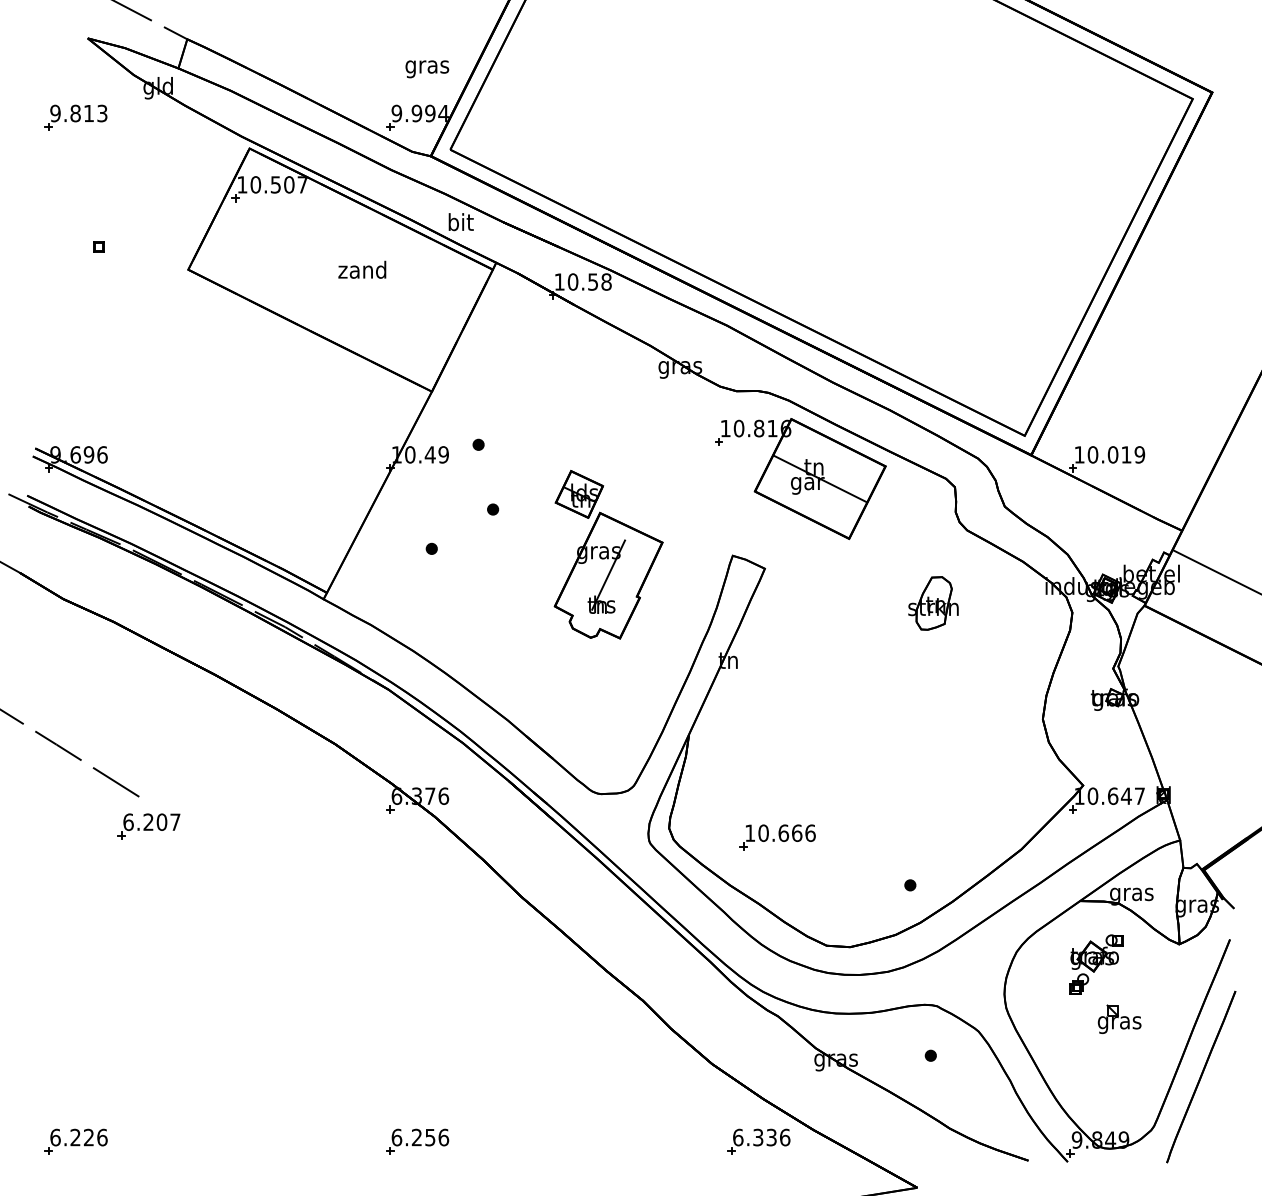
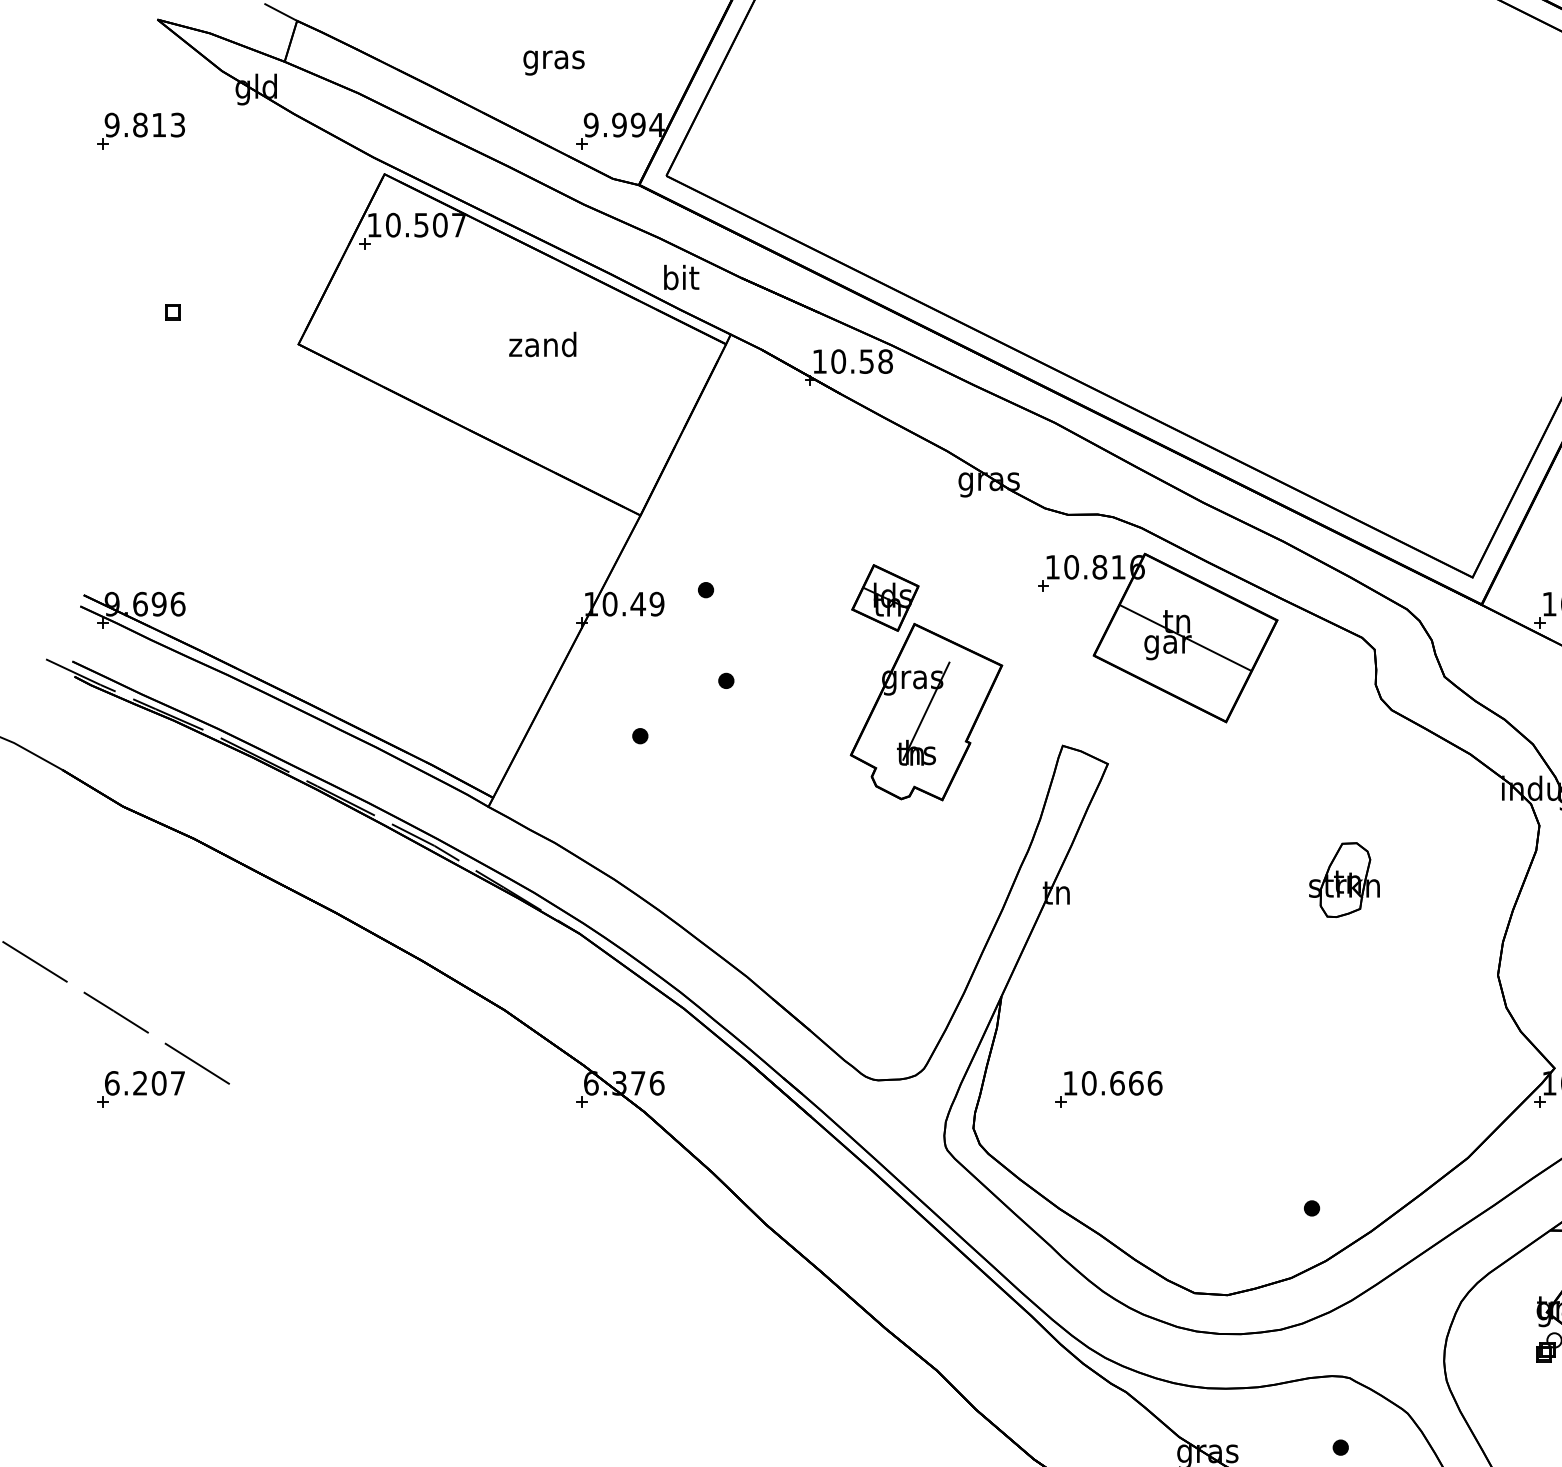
text: (427, 69) -> (554, 63), moved
part: (608, 554) -> (926, 682), moved
part: (933, 603) -> (1344, 880), moved
part: (148, 826) -> (140, 1089), moved
part: (777, 837) -> (1108, 1089), moved

